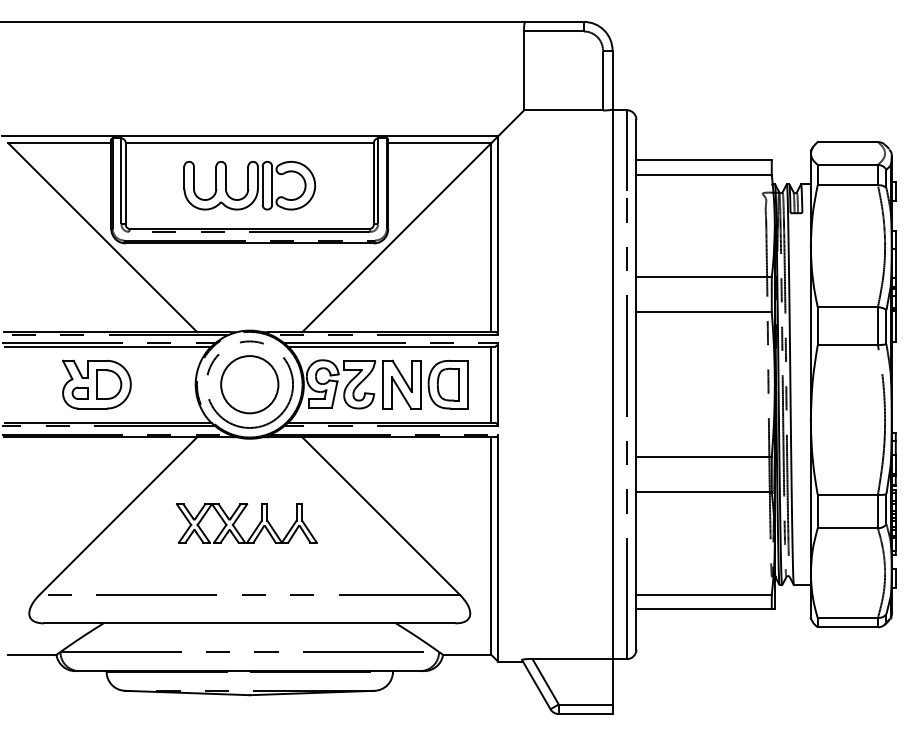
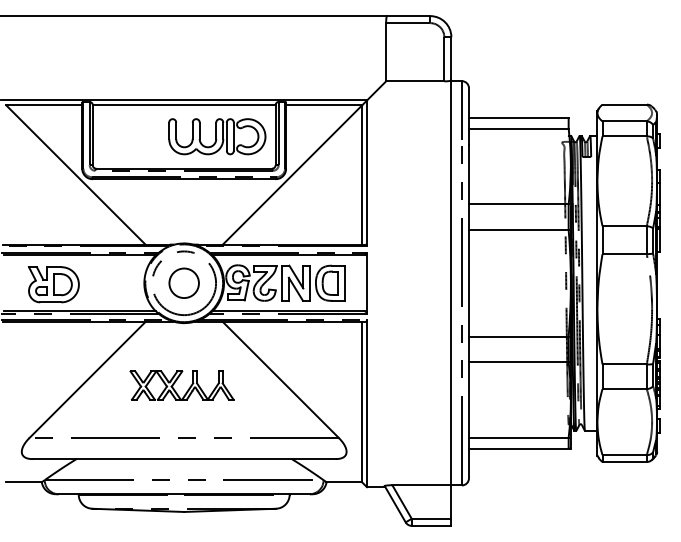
part: (249, 185) -> (217, 136), moved
part: (96, 384) -> (53, 284), moved
circle: (249, 384) -> (183, 283), size x0.7
line: (491, 384) -> (362, 283), removed

